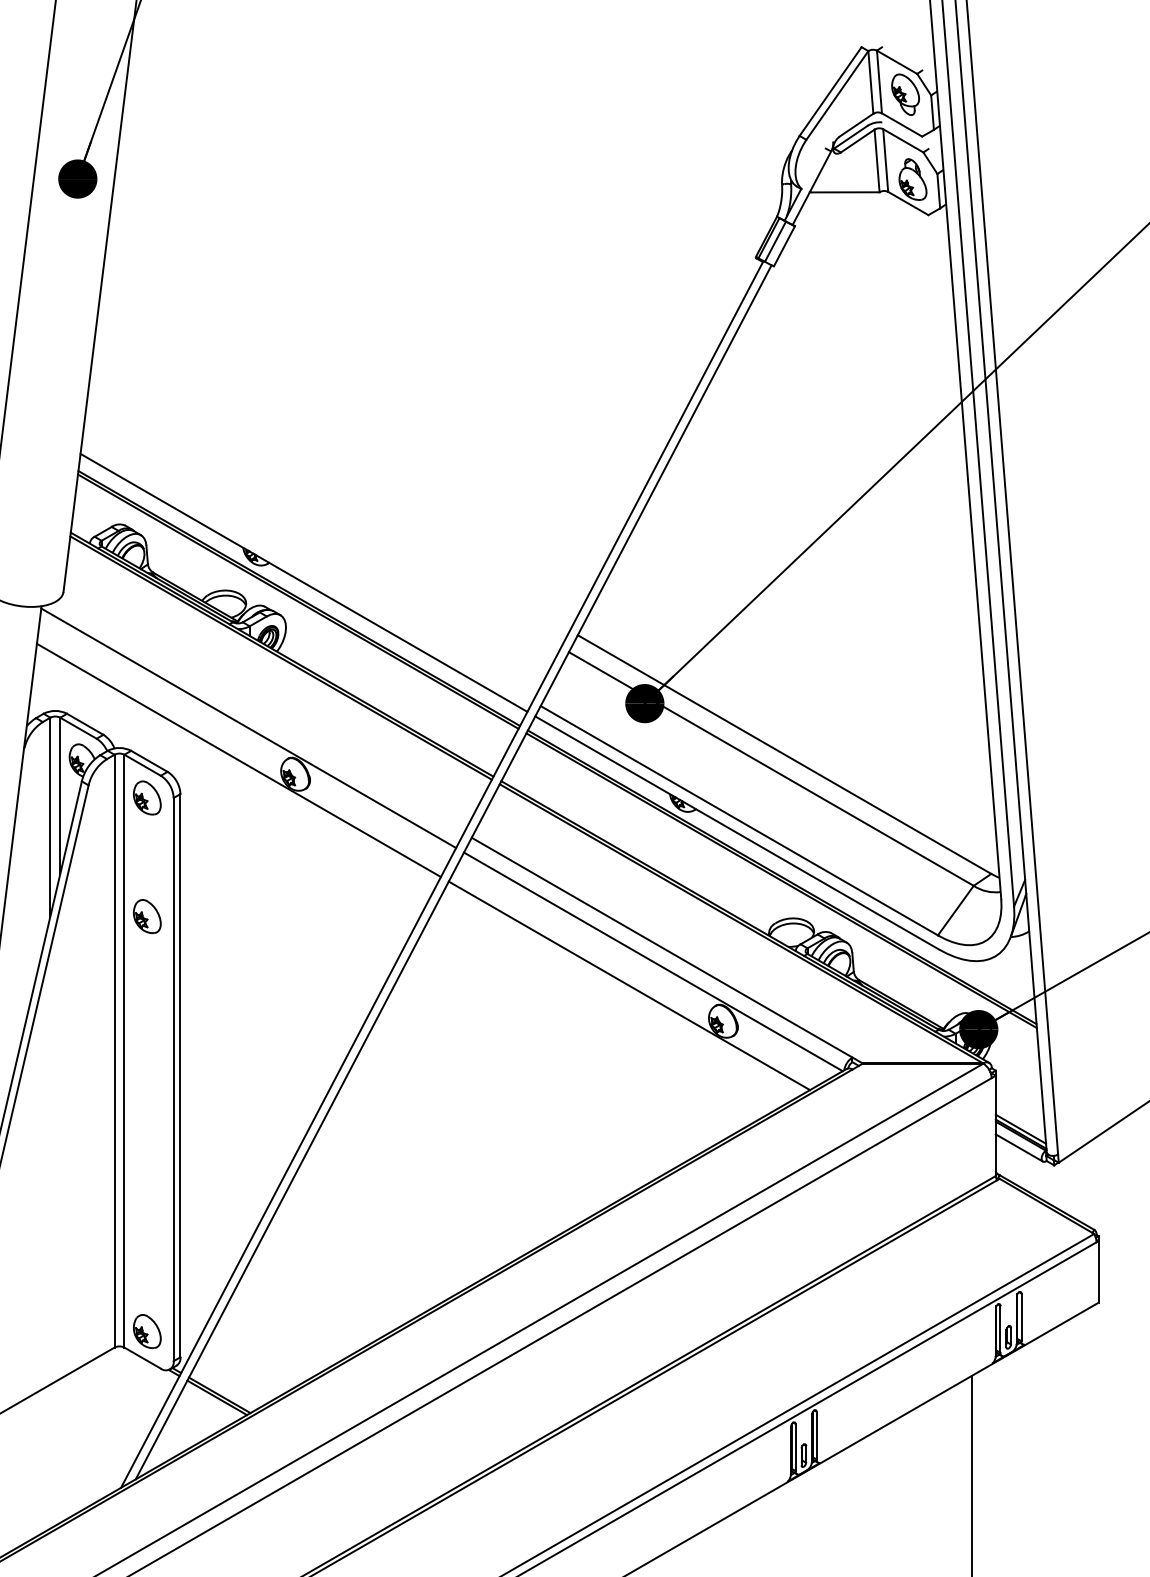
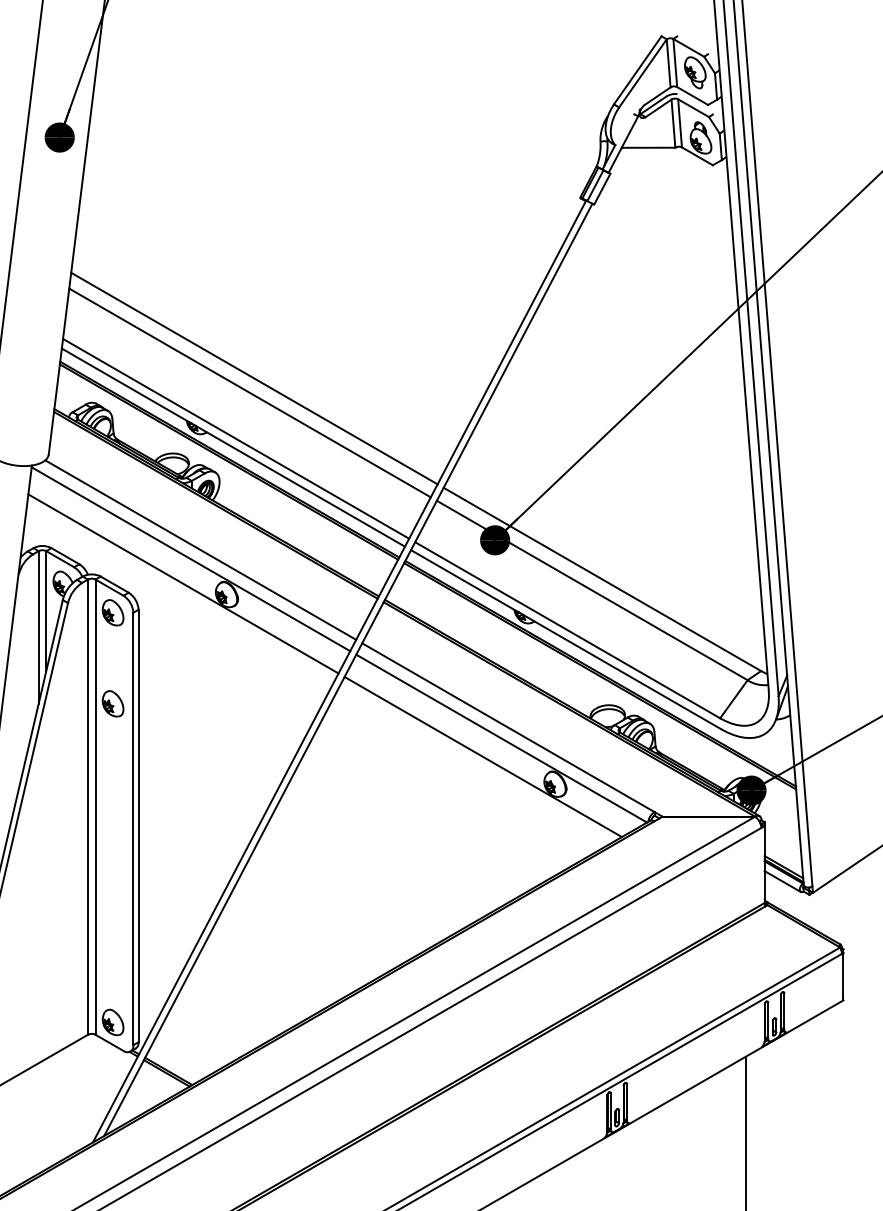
line: (331, 492) -> (254, 378), added
line: (324, 511) -> (249, 392), added
line: (308, 570) -> (236, 438), added
line: (261, 715) -> (200, 549), added

